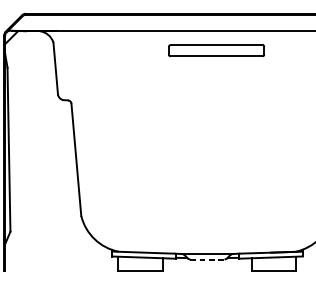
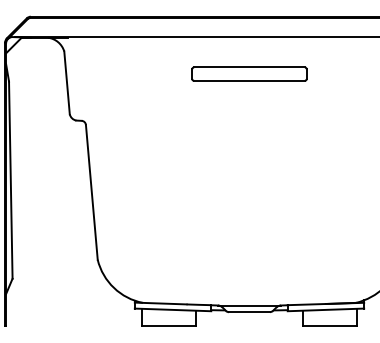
part: (216, 50) -> (249, 73), moved
line: (207, 259) -> (249, 312), dashed -> solid

